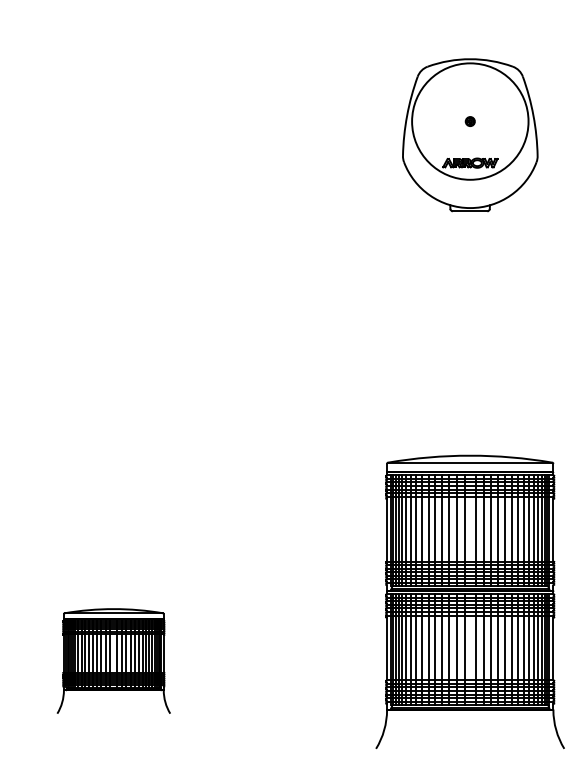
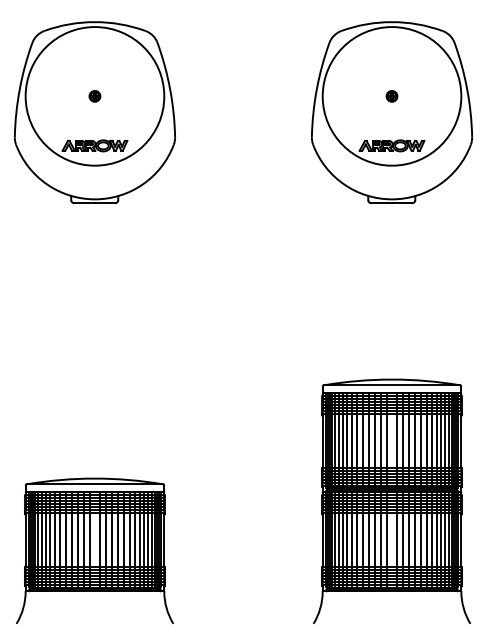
part: (113, 134) -> (94, 111), added
part: (470, 134) -> (392, 111), size x1.43
part: (113, 660) -> (94, 550), size x1.67

